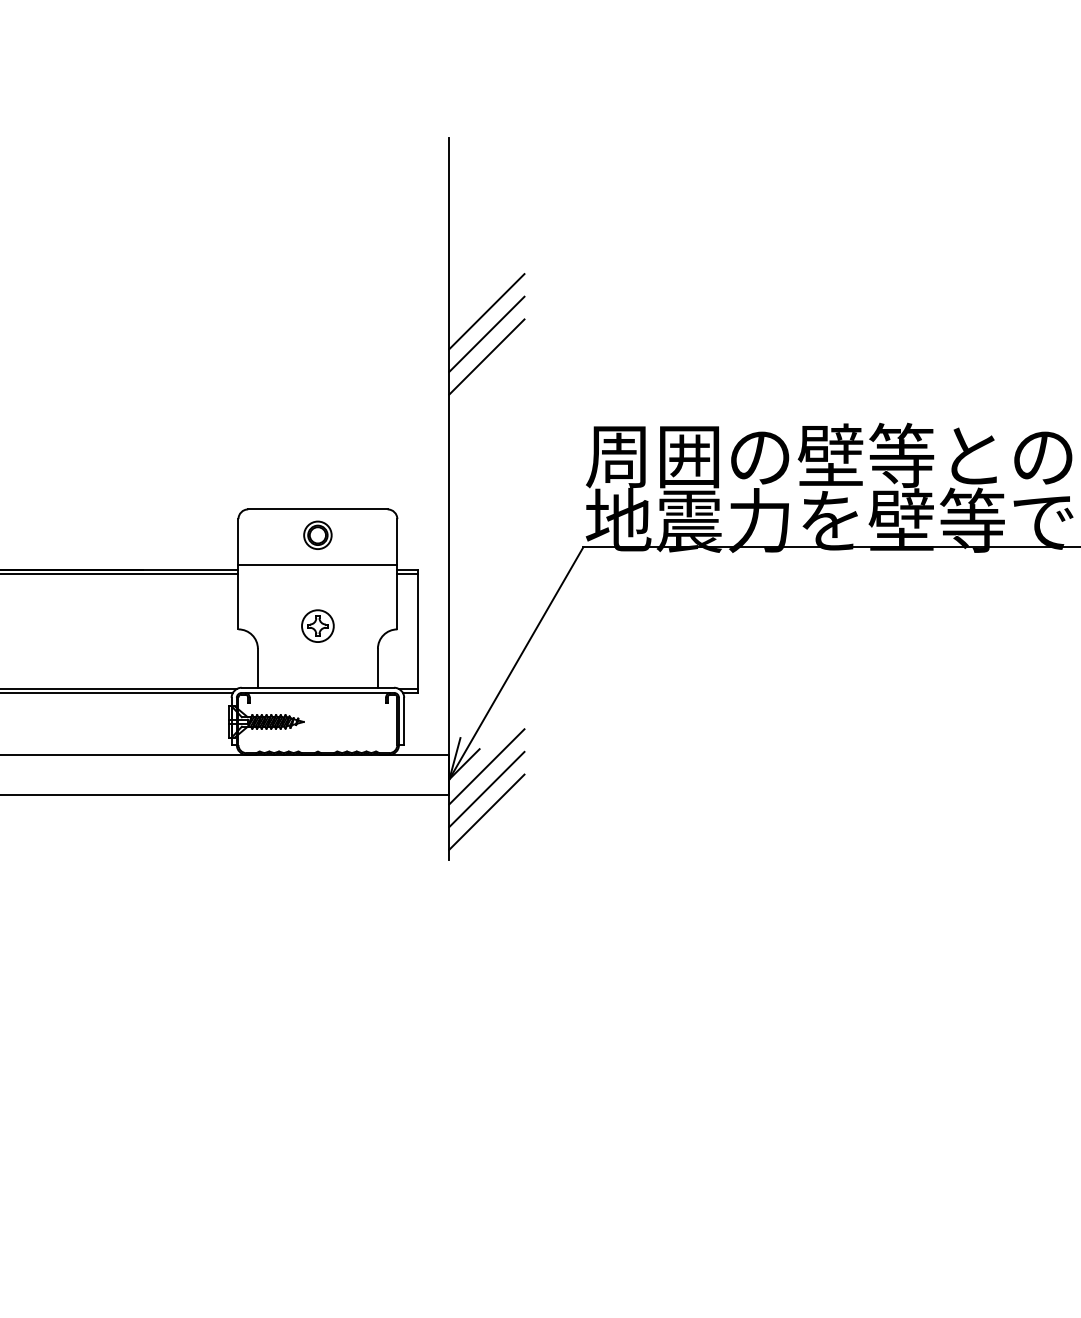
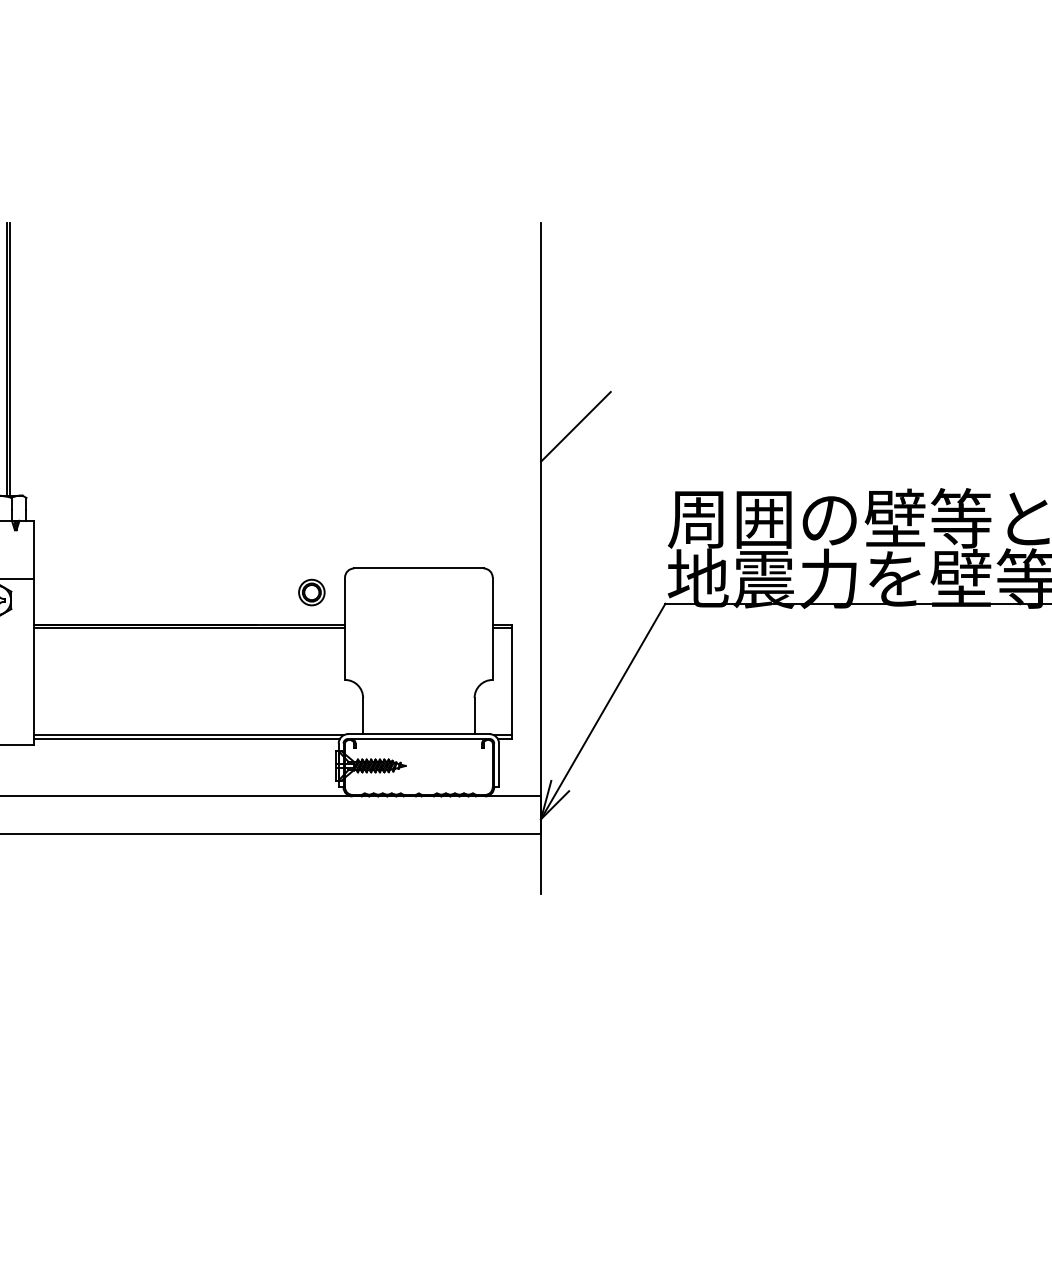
line: (486, 311) -> (575, 384), removed
line: (486, 333) -> (575, 405), removed
part: (317, 535) -> (311, 592), moved
line: (317, 564) -> (418, 619), removed
part: (317, 625) -> (418, 676), removed
line: (486, 766) -> (575, 807), removed
line: (486, 789) -> (575, 828), removed
line: (486, 811) -> (575, 849), removed

